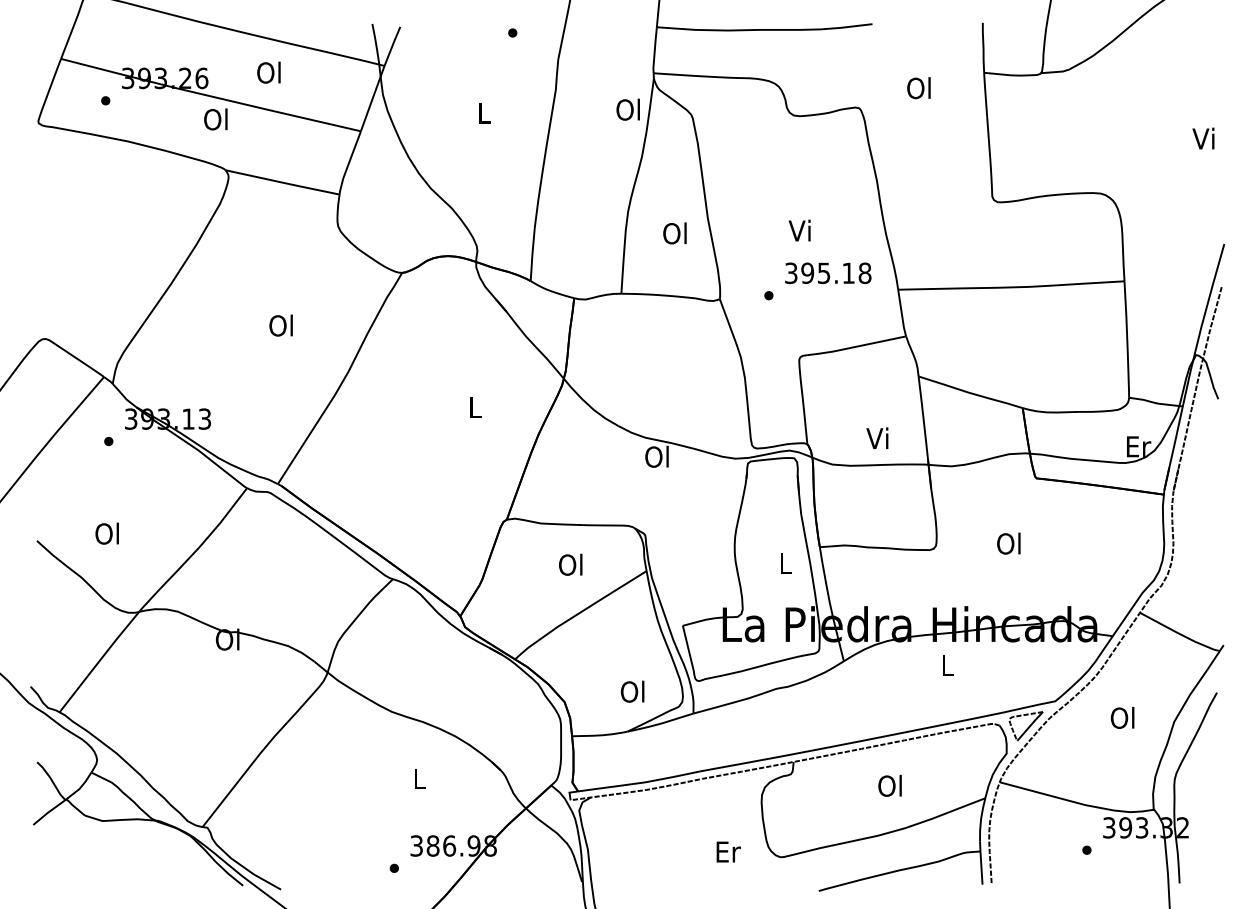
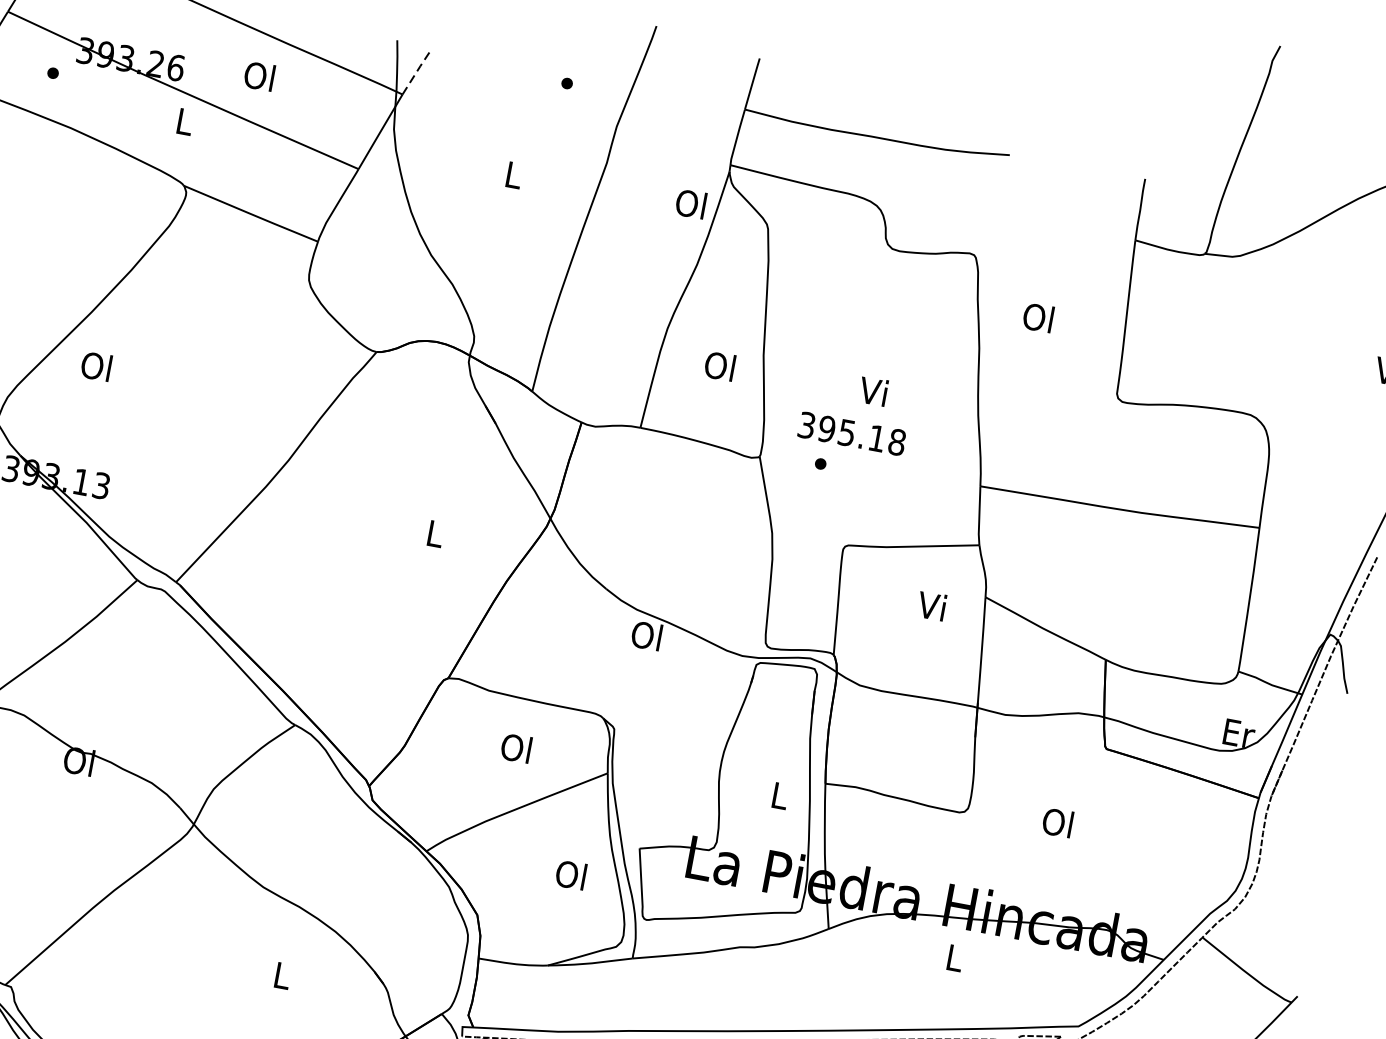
line: (392, 45) -> (416, 71), solid -> dashed
text: (918, 88) -> (1037, 318), moved
text: (215, 119) -> (183, 121), Ol -> L
text: (828, 273) -> (852, 434), moved
text: (280, 325) -> (95, 366), moved
text: (877, 438) -> (931, 606), moved
text: (632, 691) -> (570, 874), moved

